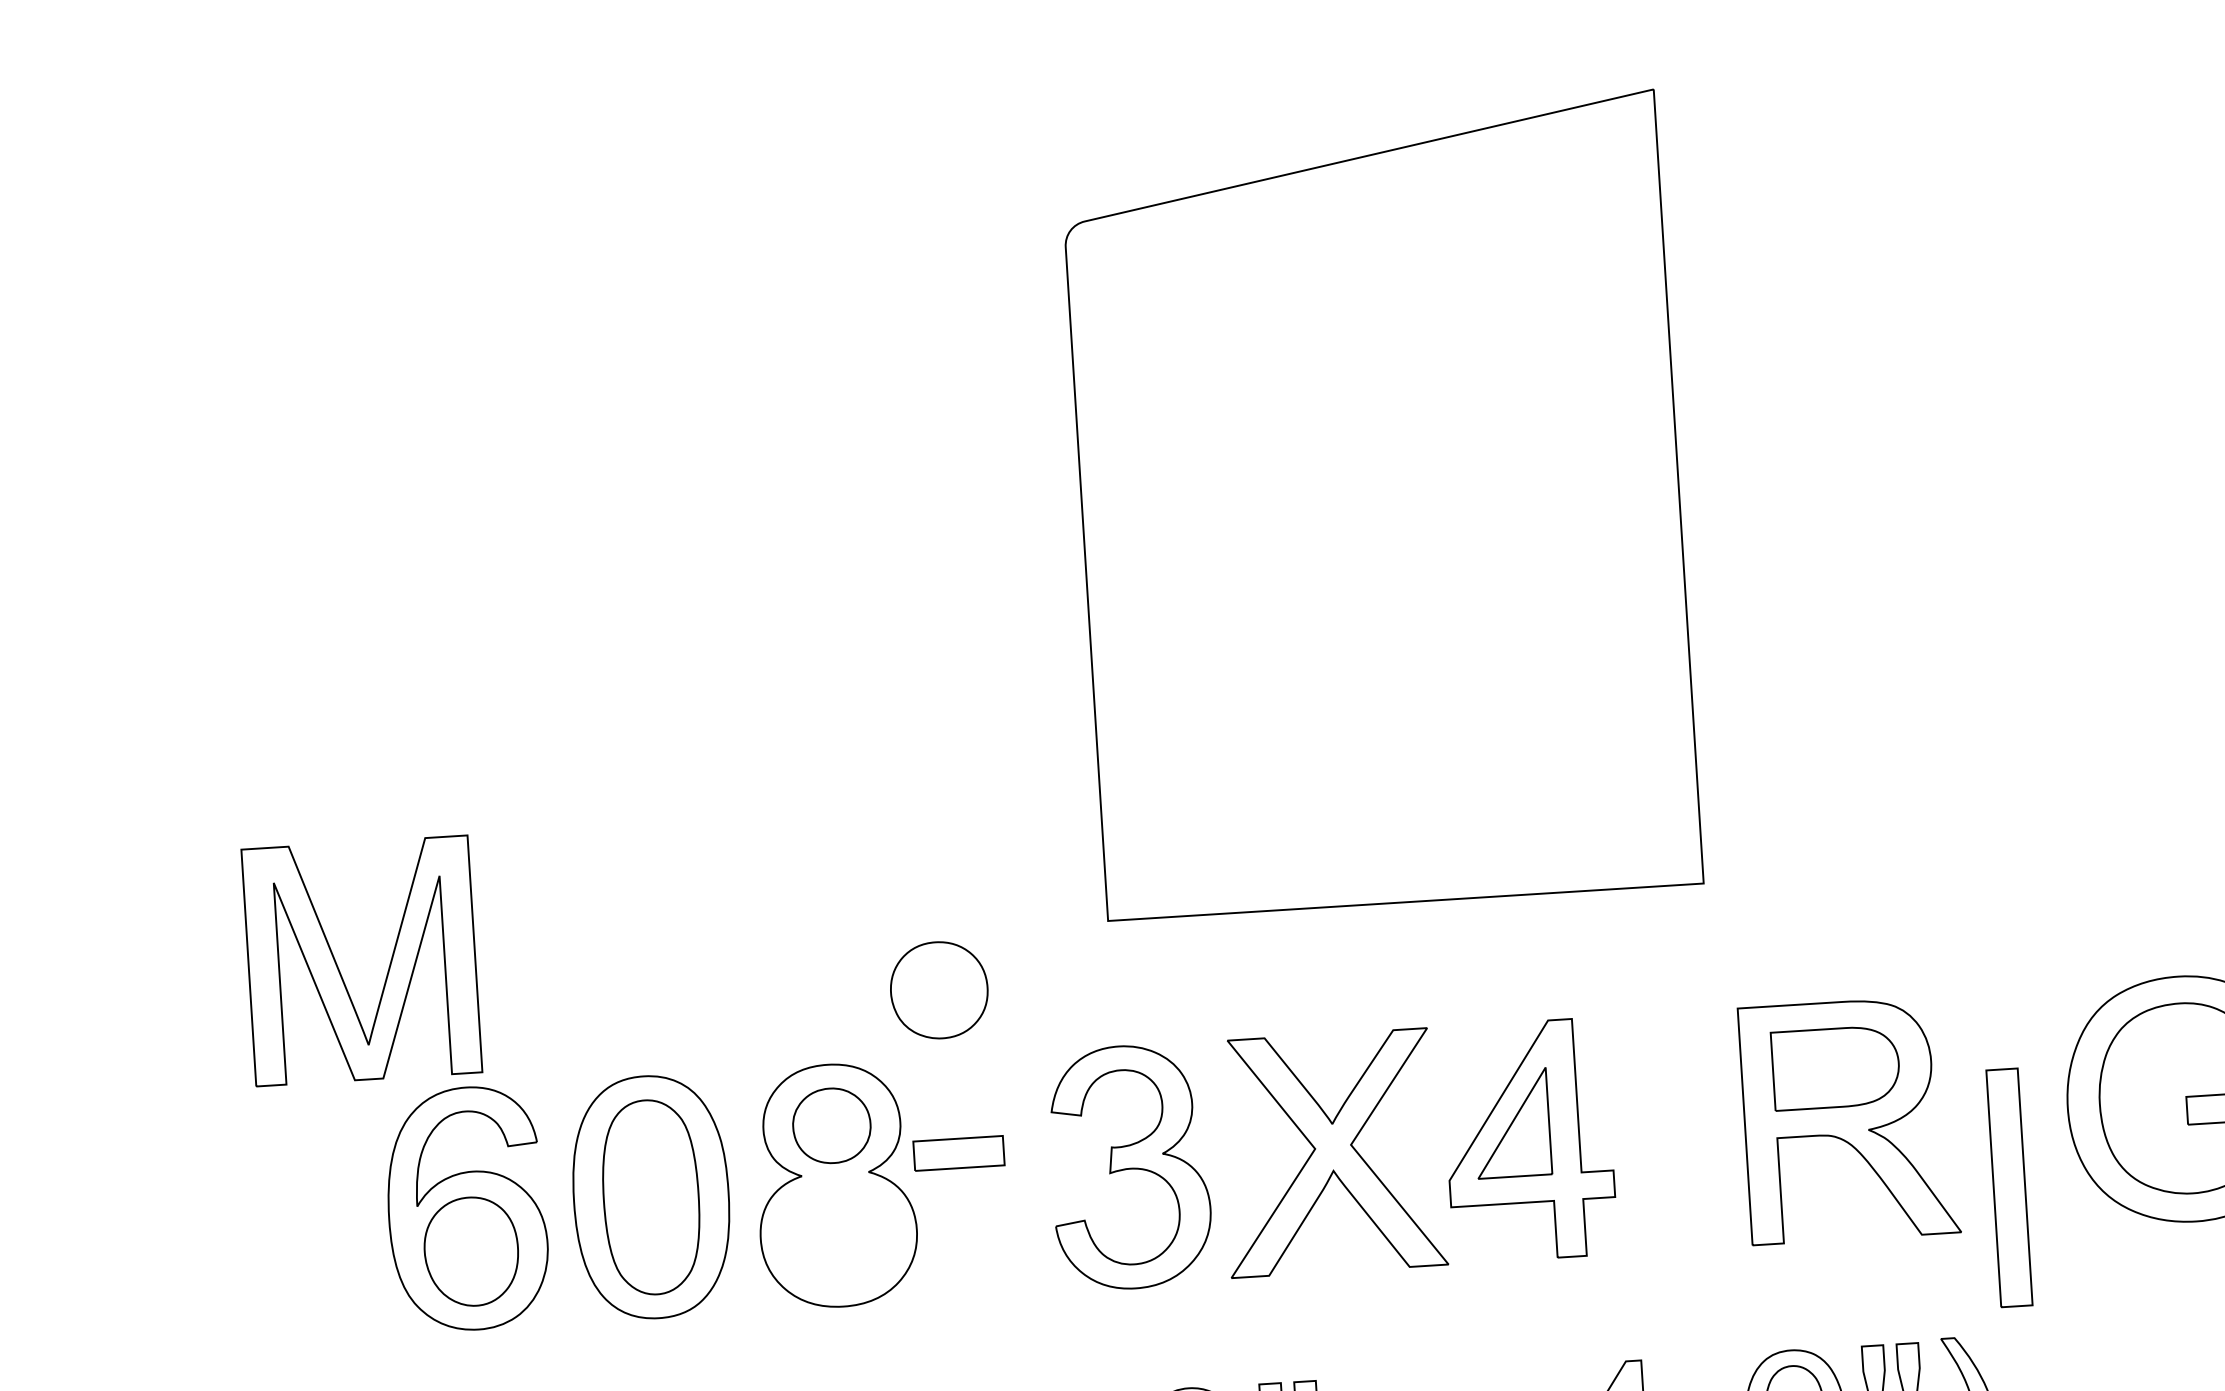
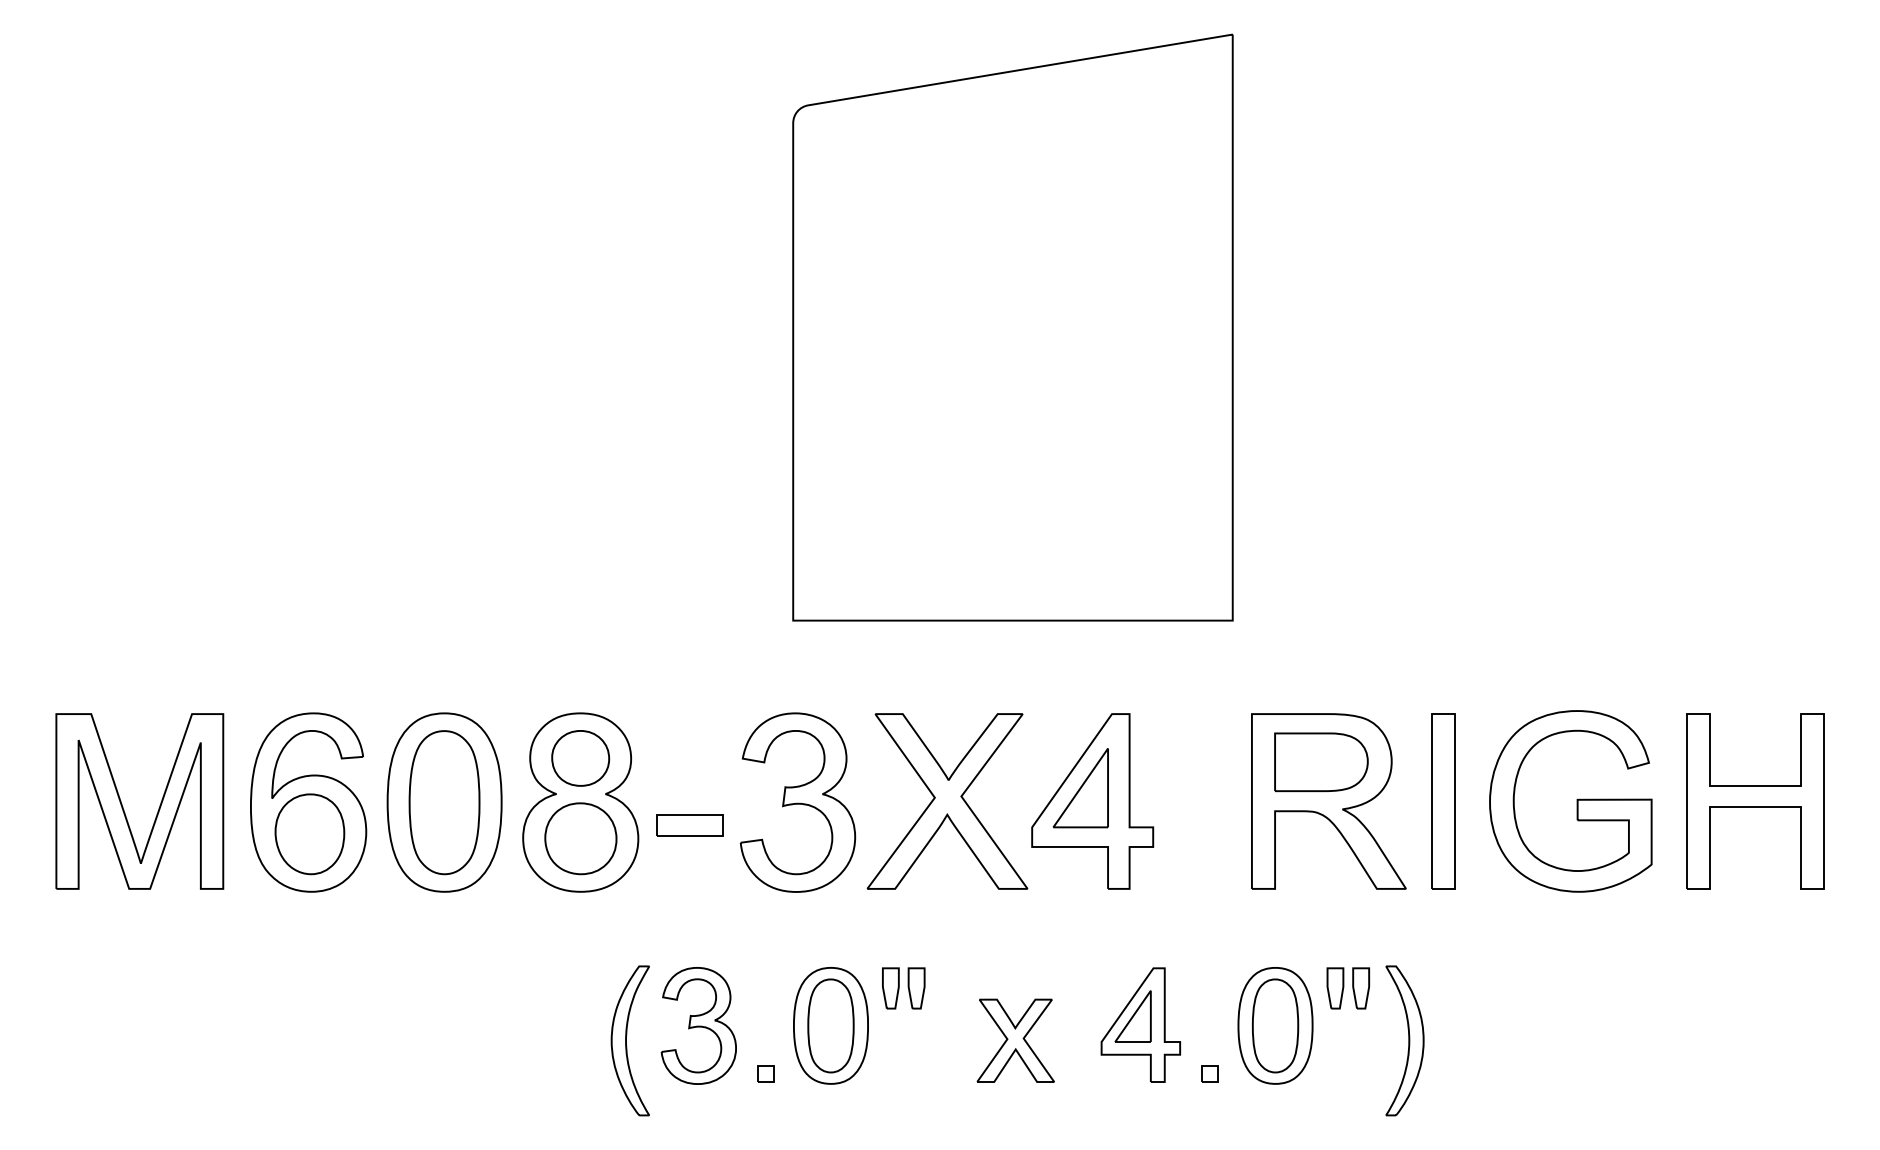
part: (340, 969) -> (123, 806), moved
part: (938, 989) -> (580, 838), moved
part: (958, 1153) -> (689, 825), moved
part: (2009, 1187) -> (1443, 801), moved

